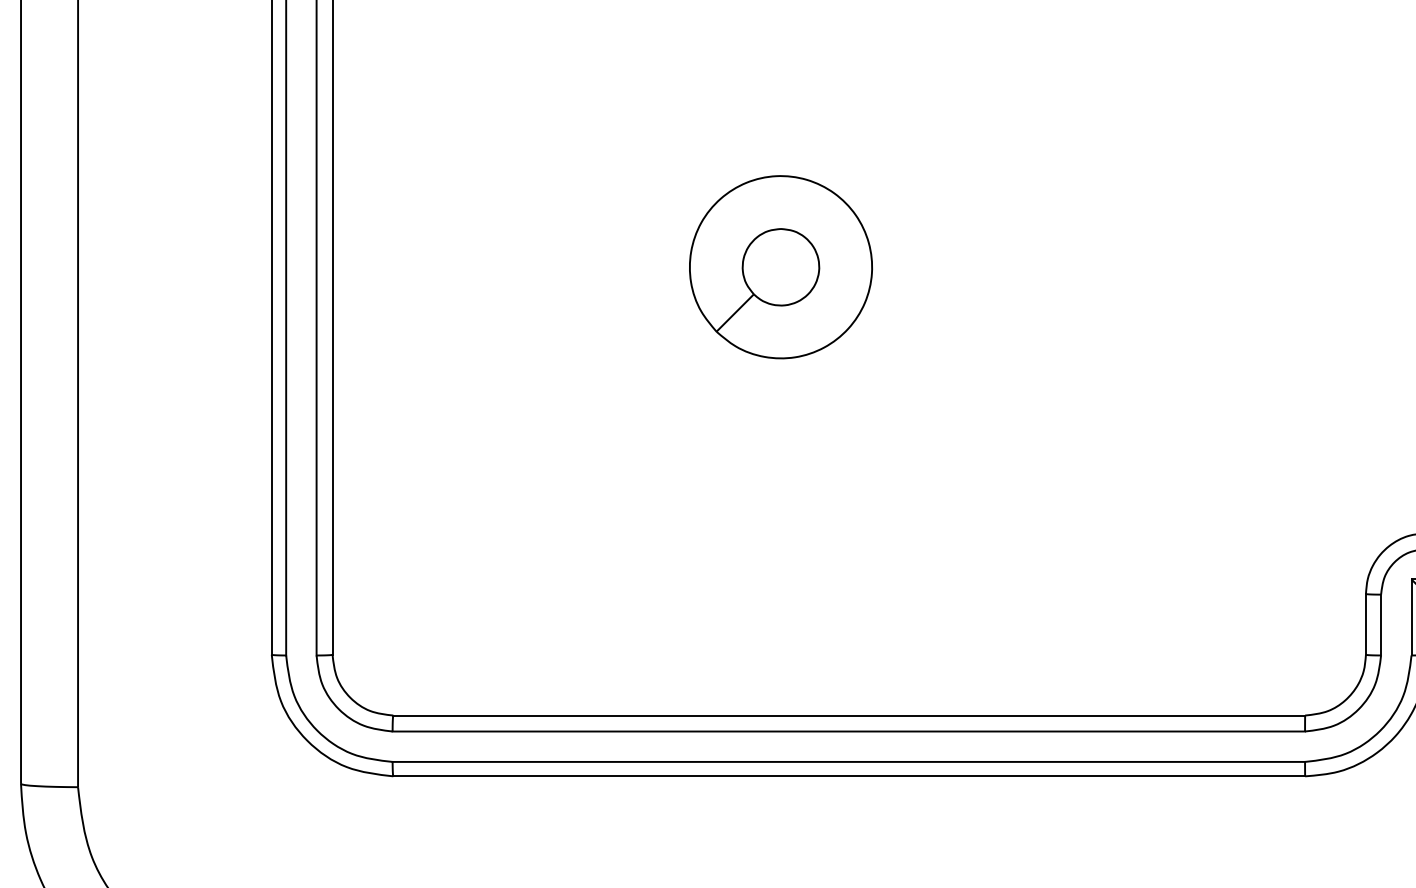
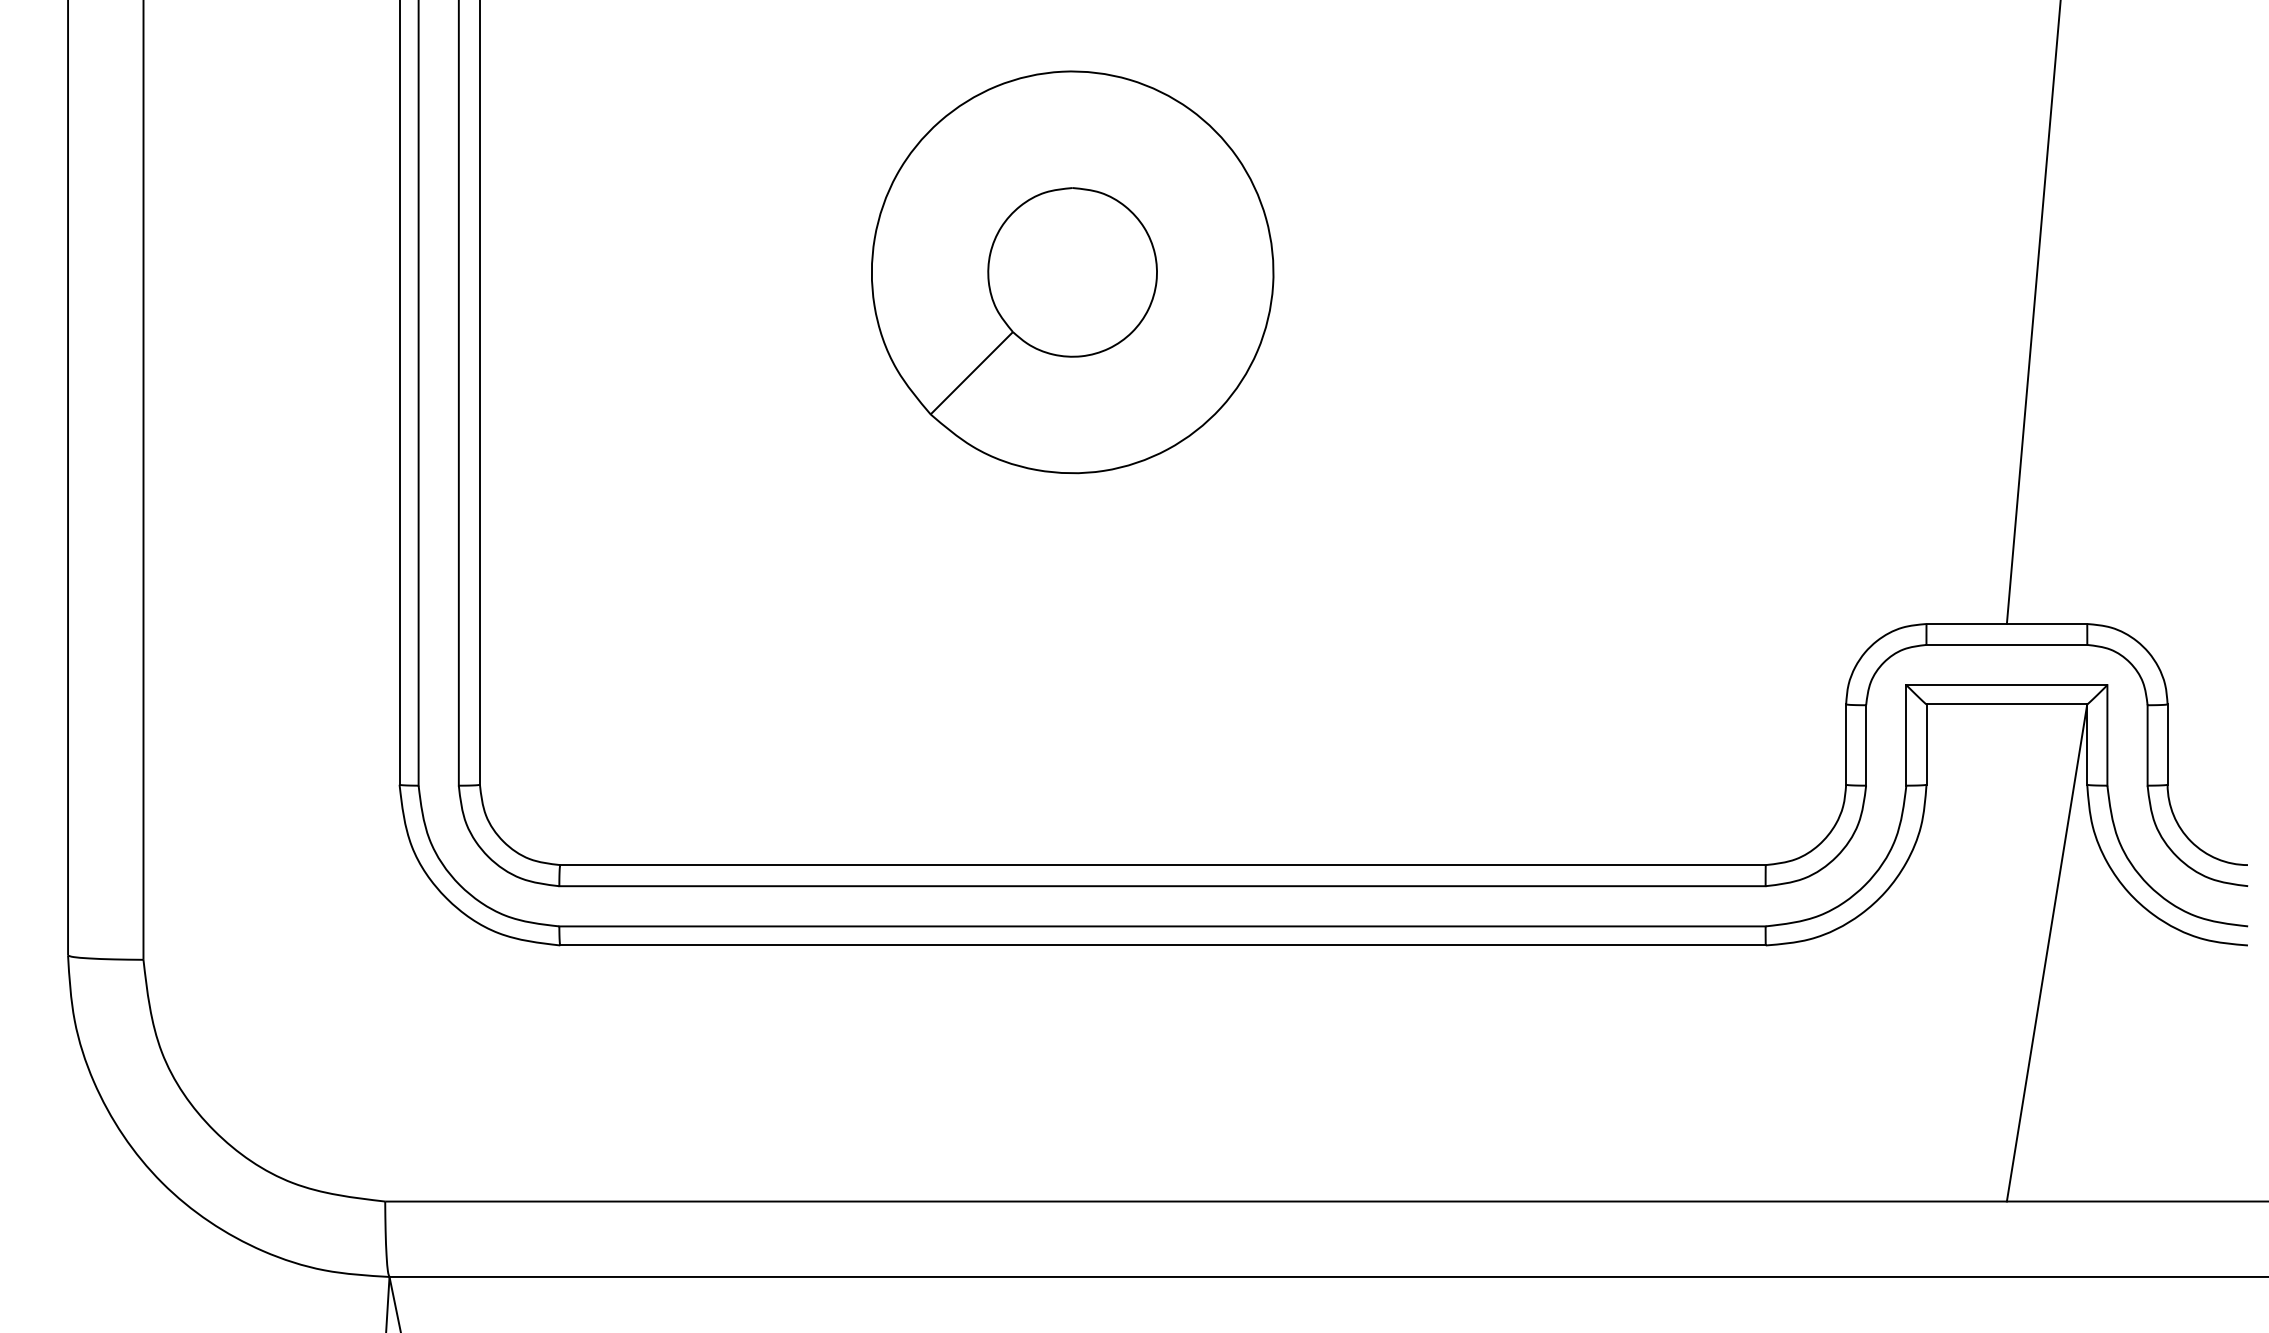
part: (780, 267) -> (1072, 272), size x1.67

